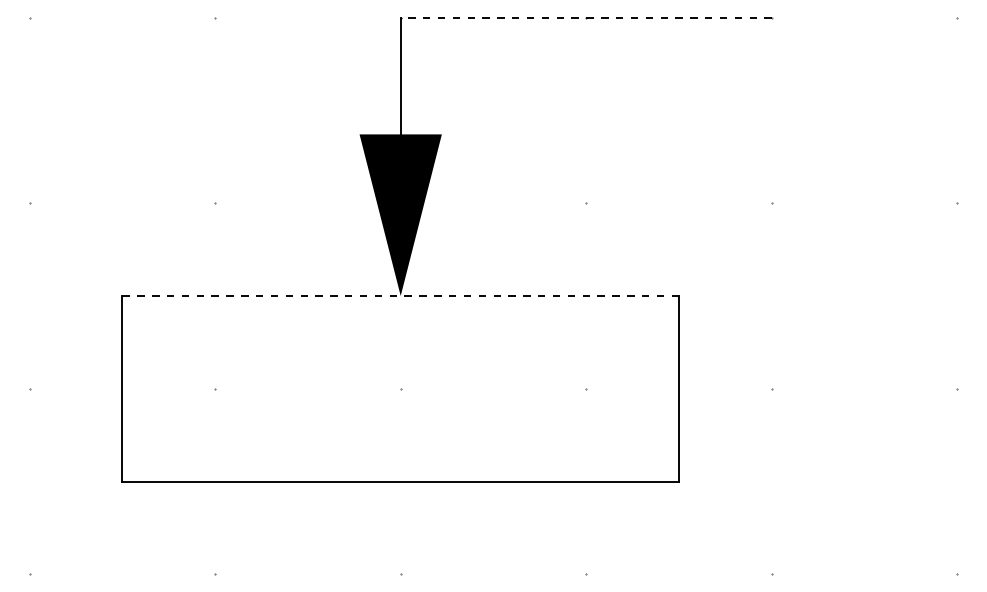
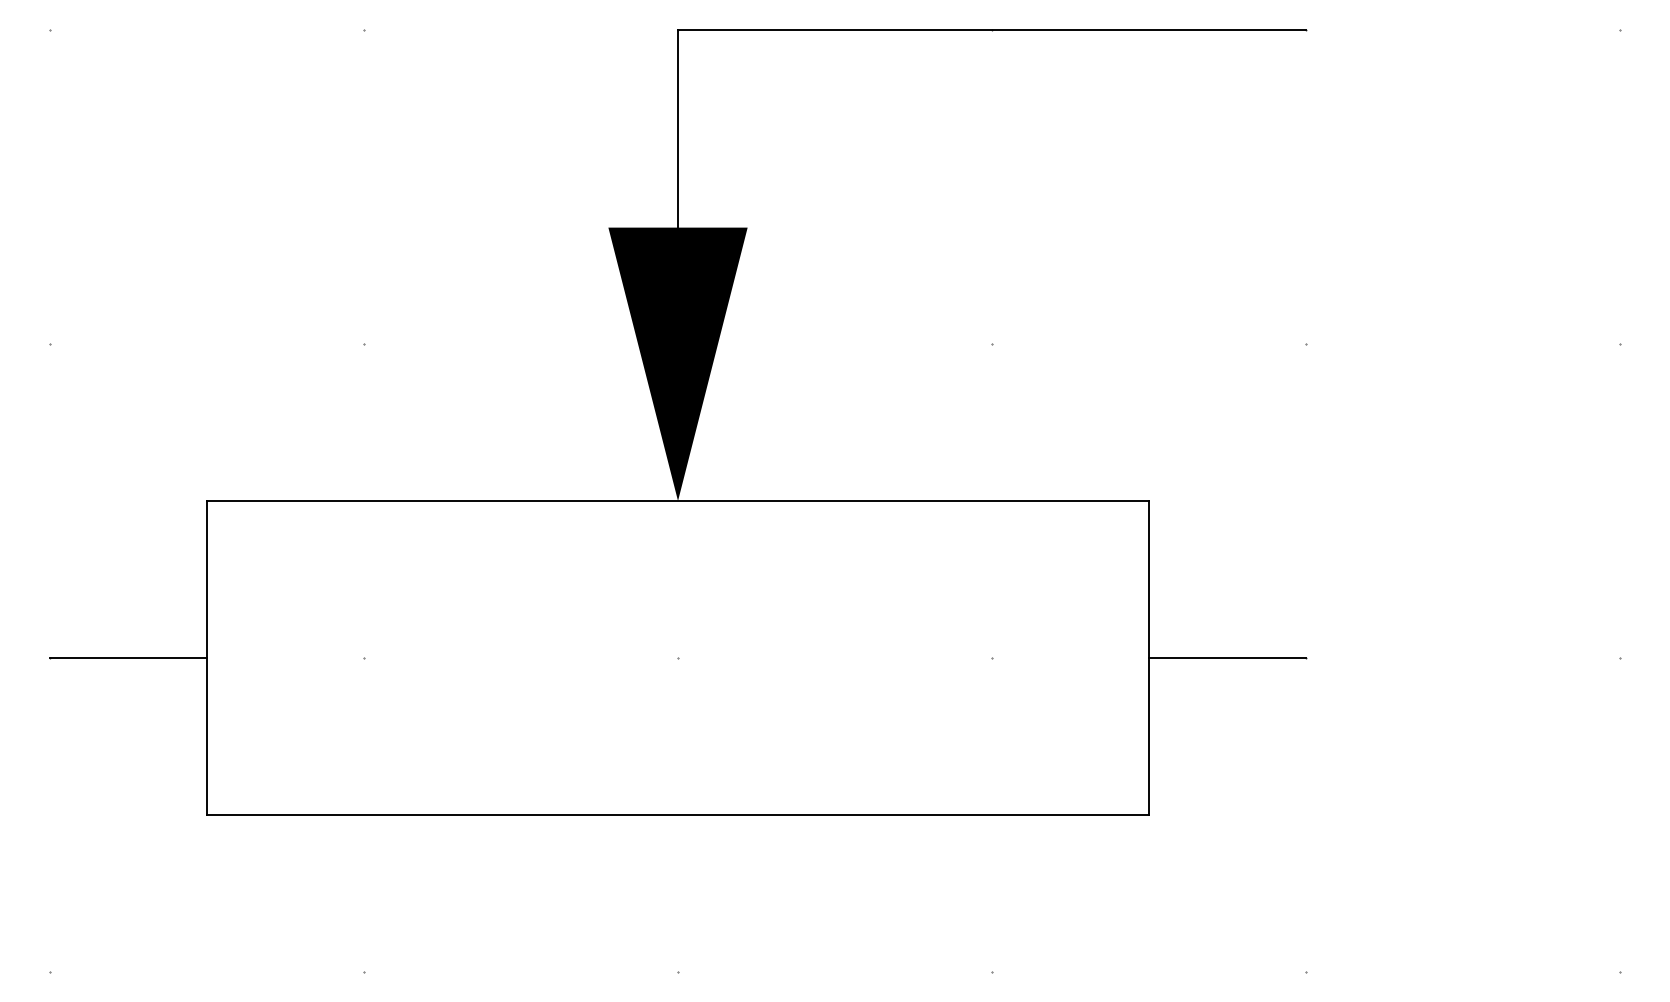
line: (586, 17) -> (992, 29), dashed -> solid
line: (400, 296) -> (677, 501), dashed -> solid
line: (75, 388) -> (127, 657), added
line: (725, 388) -> (1227, 657), added

